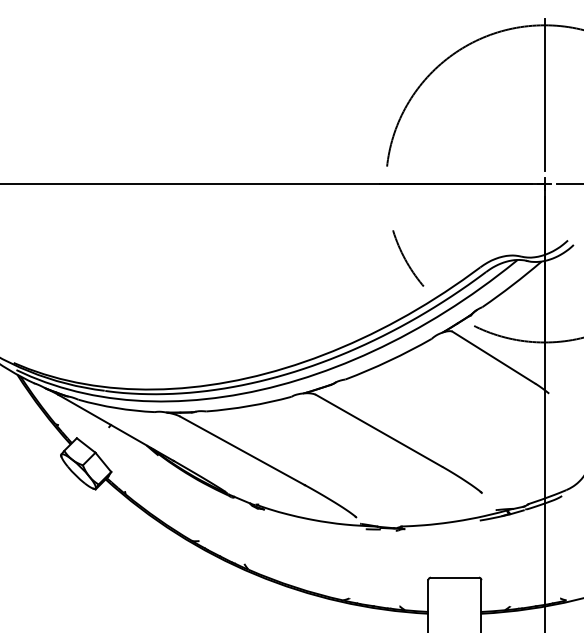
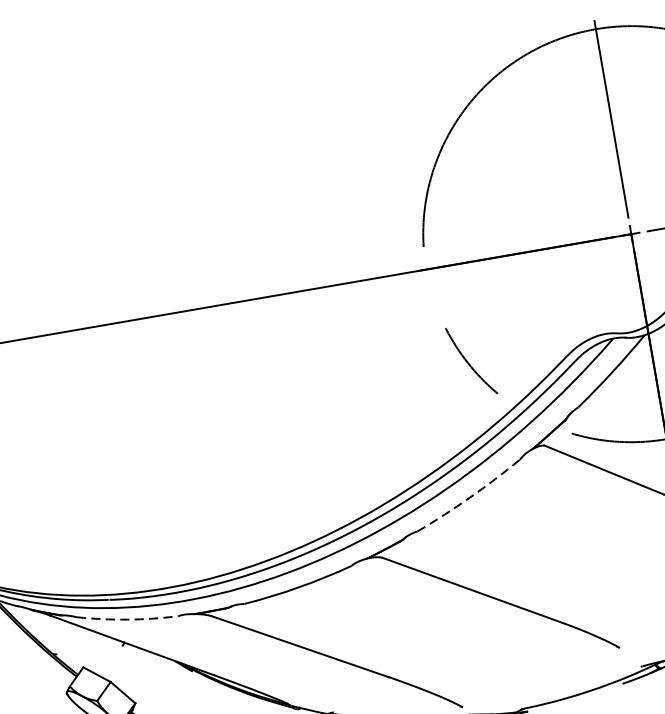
arc: (389, 360) -> (470, 497), solid -> dashed
arc: (116, 408) -> (127, 620), solid -> dashed

